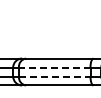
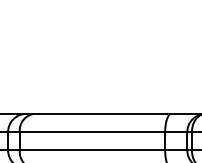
line: (54, 67) -> (92, 132), dashed -> solid
line: (54, 76) -> (92, 150), dashed -> solid

